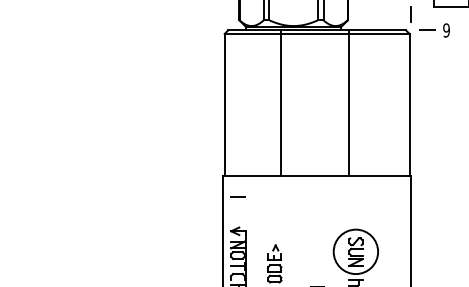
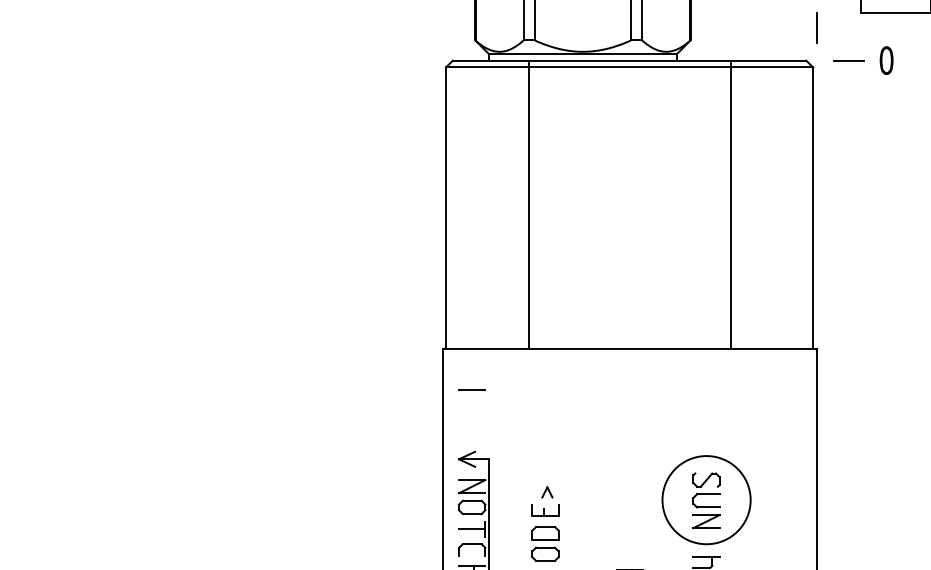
text: (446, 30) -> (886, 60), 9 -> 0
line: (281, 102) -> (529, 203), moved
line: (348, 102) -> (729, 203), moved

